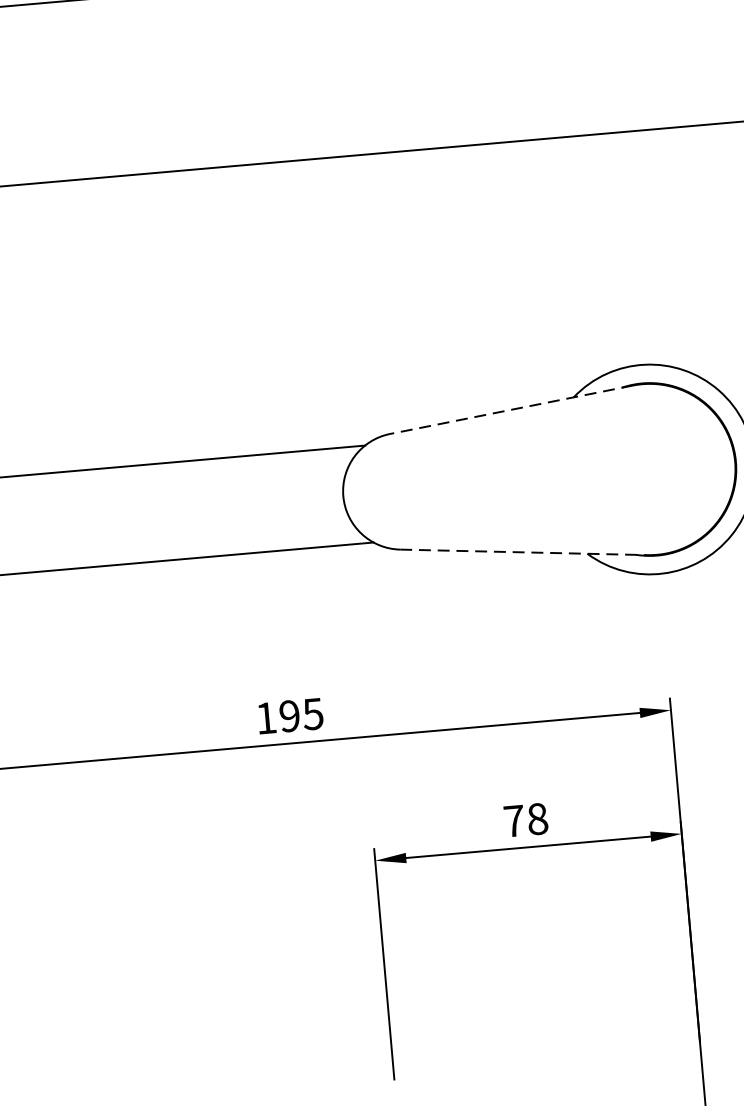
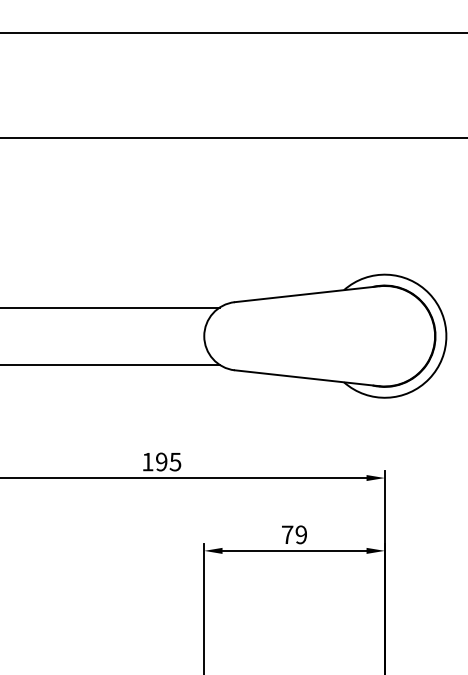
line: (512, 410) -> (307, 294), dashed -> solid
line: (524, 552) -> (307, 378), dashed -> solid
text: (537, 818) -> (301, 534), 78 -> 79

